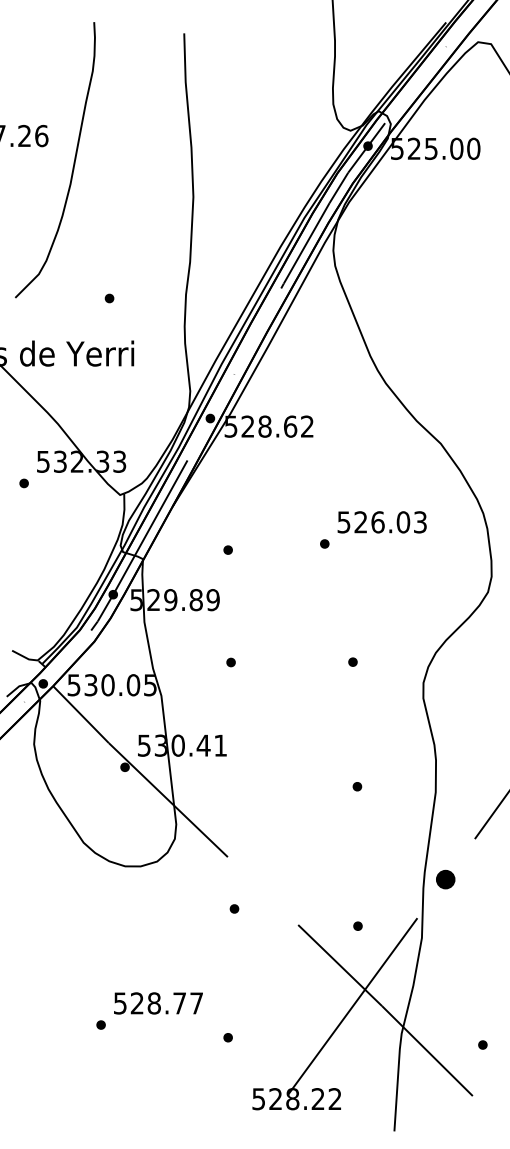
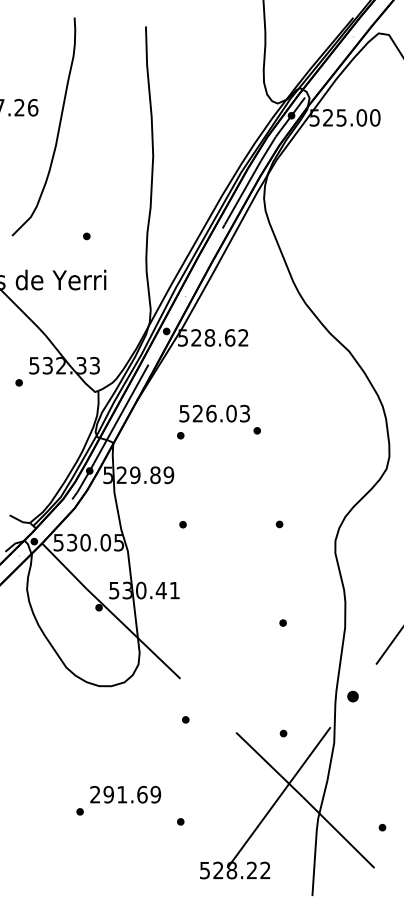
text: (381, 522) -> (214, 413), moved
part: (445, 879) -> (352, 696), size x0.7
text: (158, 1003) -> (125, 794), 528.77 -> 291.69

